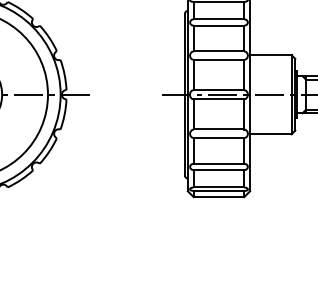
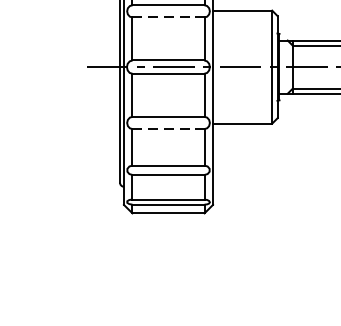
line: (219, 59) -> (169, 16), solid -> dashed
line: (219, 138) -> (169, 129), solid -> dashed

